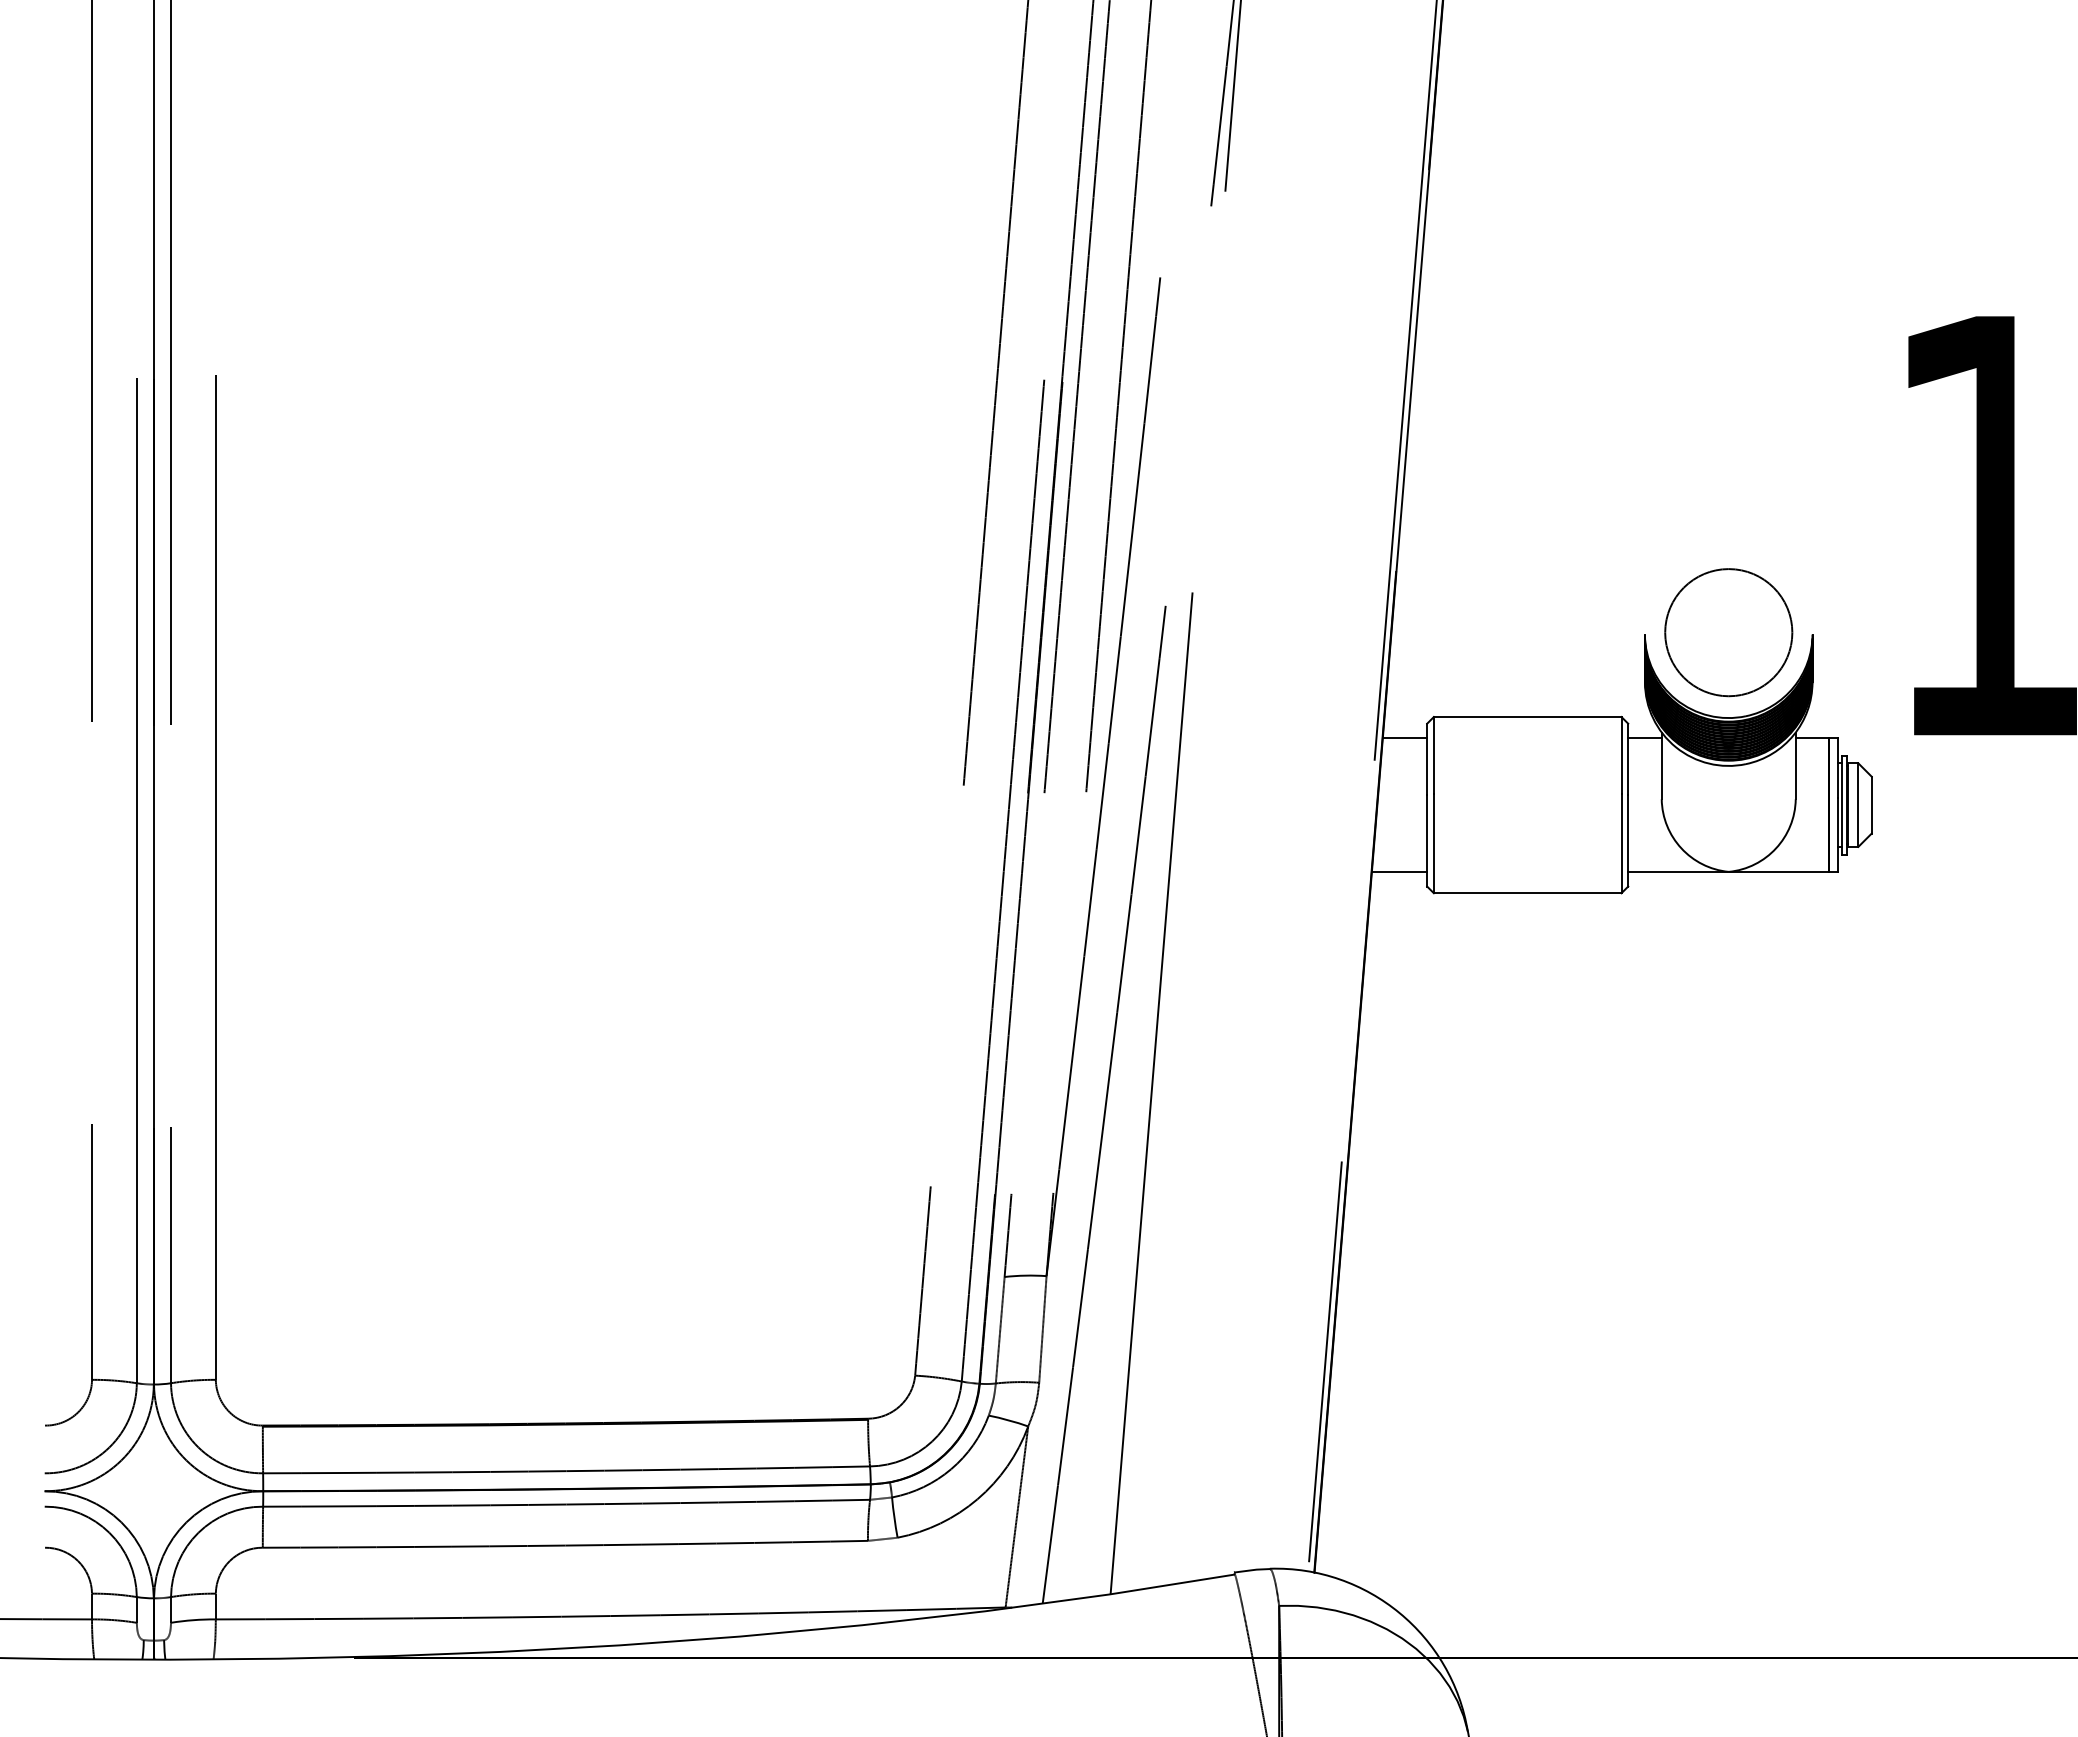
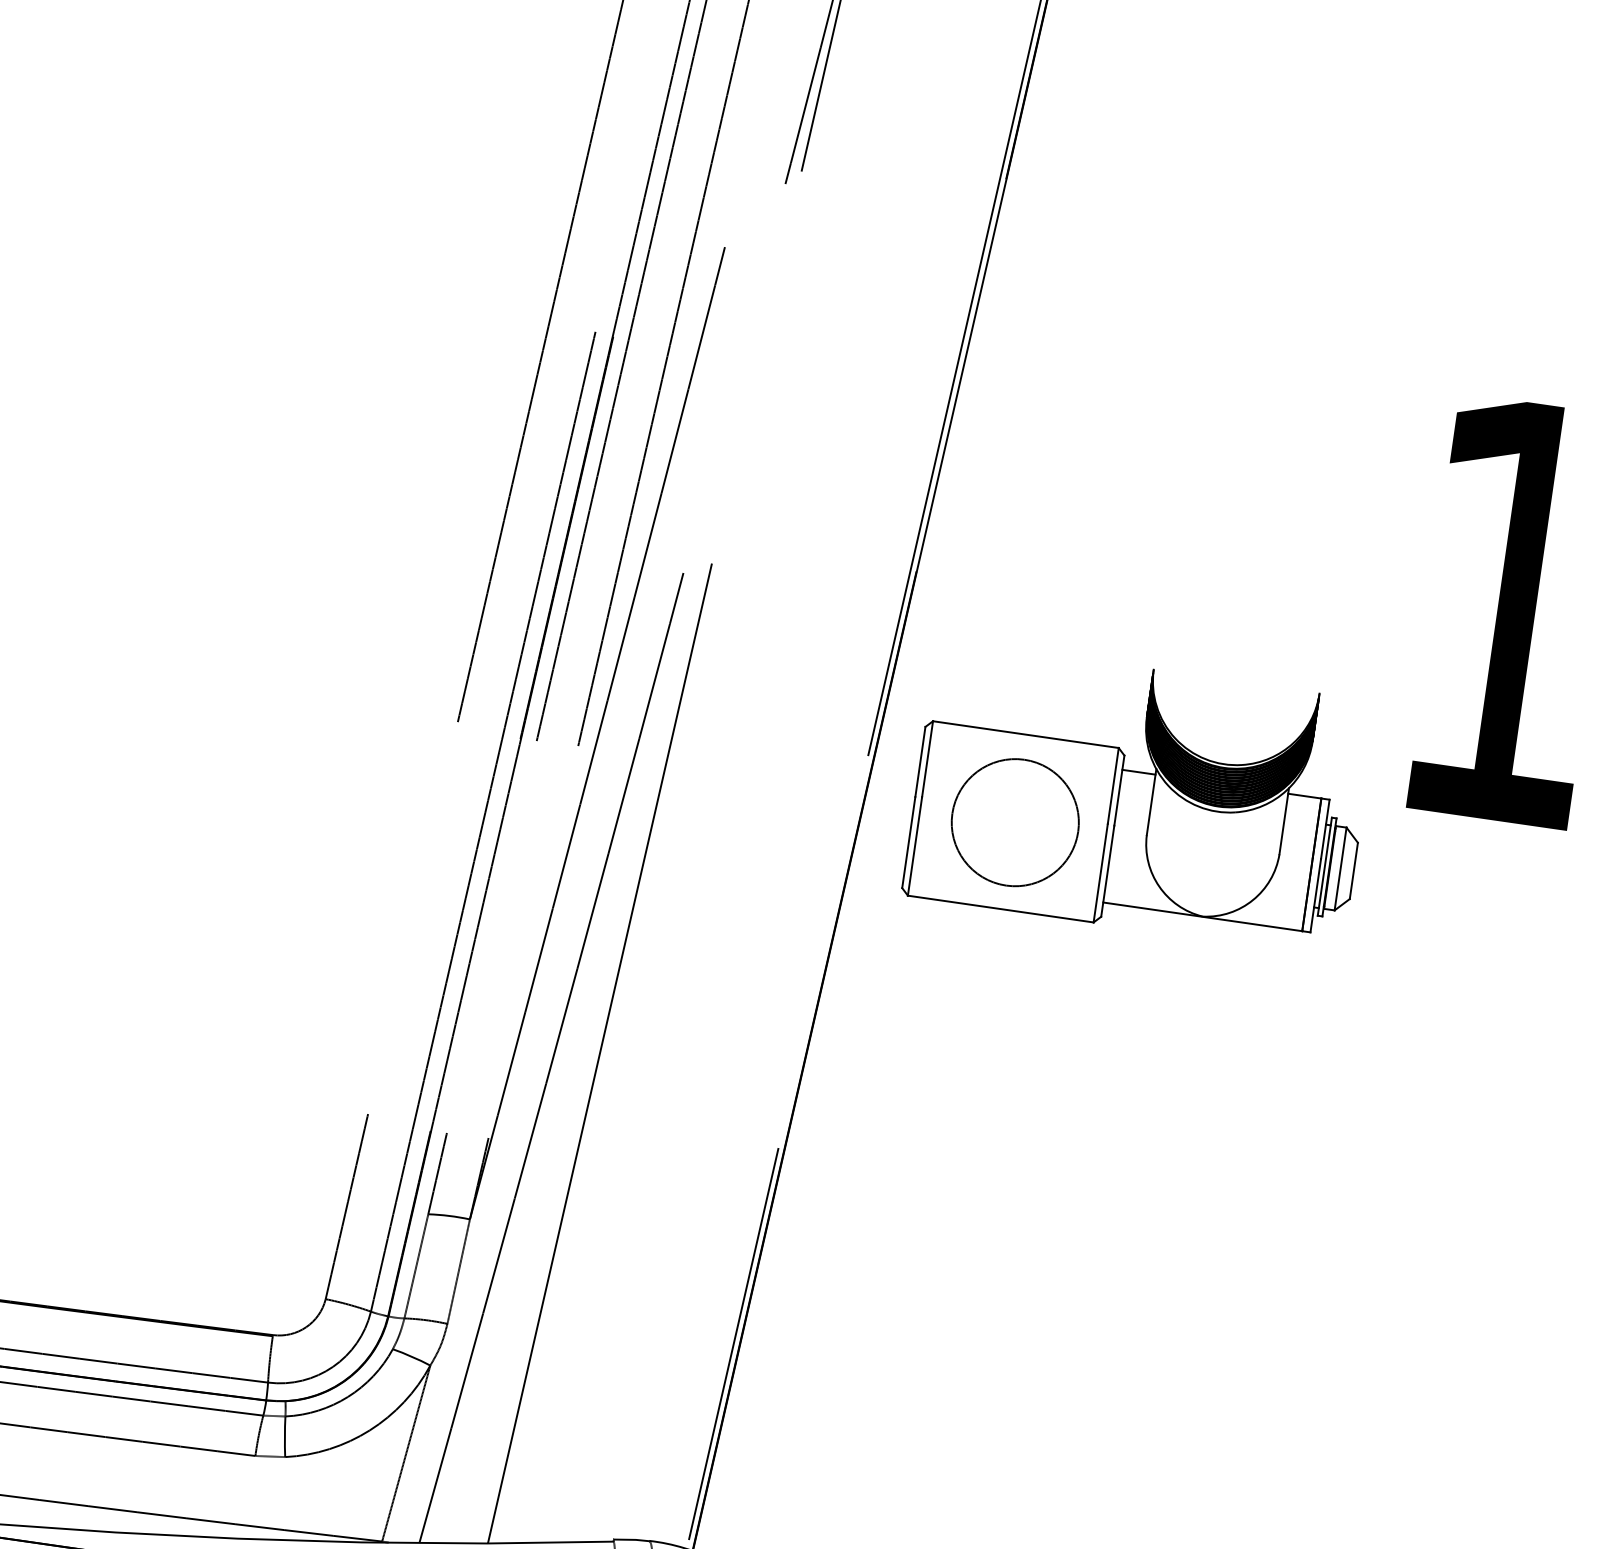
circle: (1728, 632) -> (1015, 822), moved
line: (1404, 738) -> (900, 738), removed
line: (1399, 872) -> (876, 870), removed

